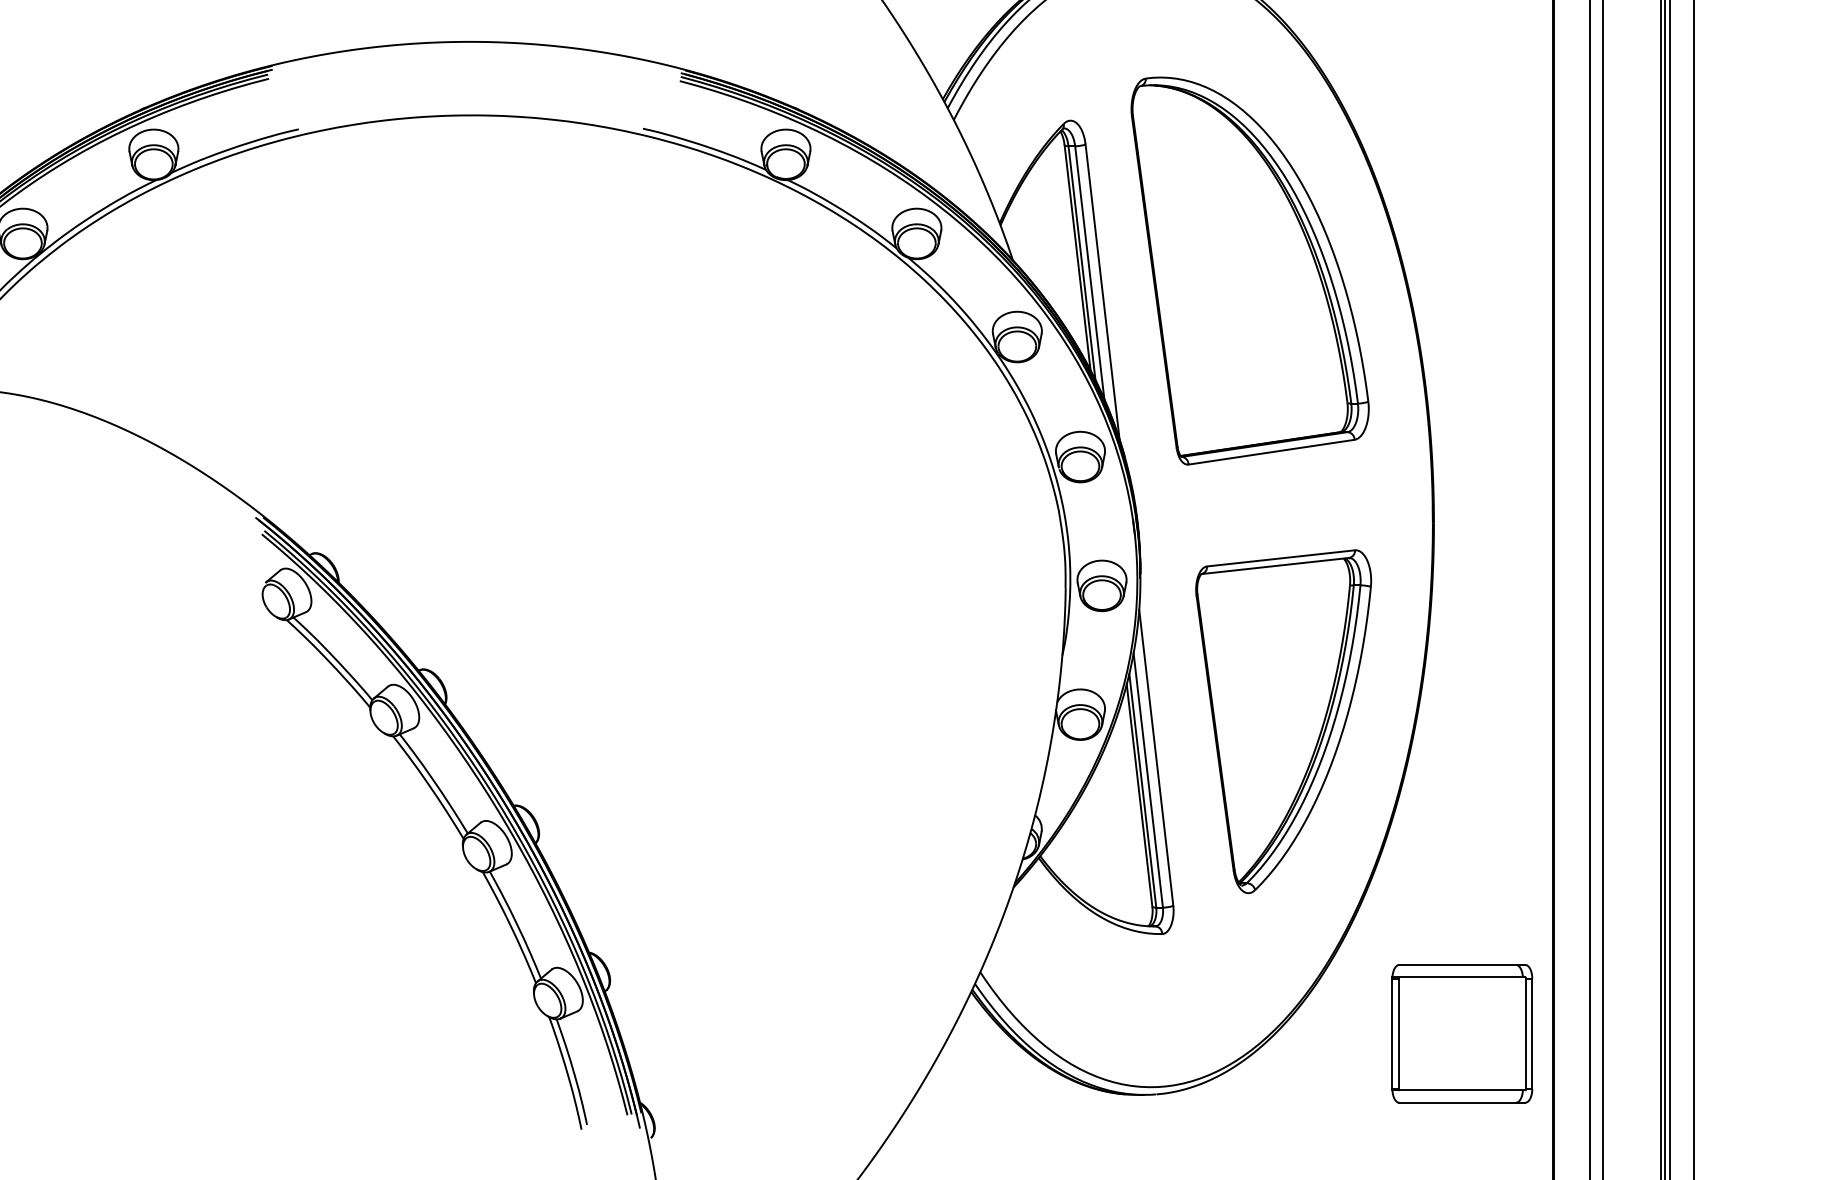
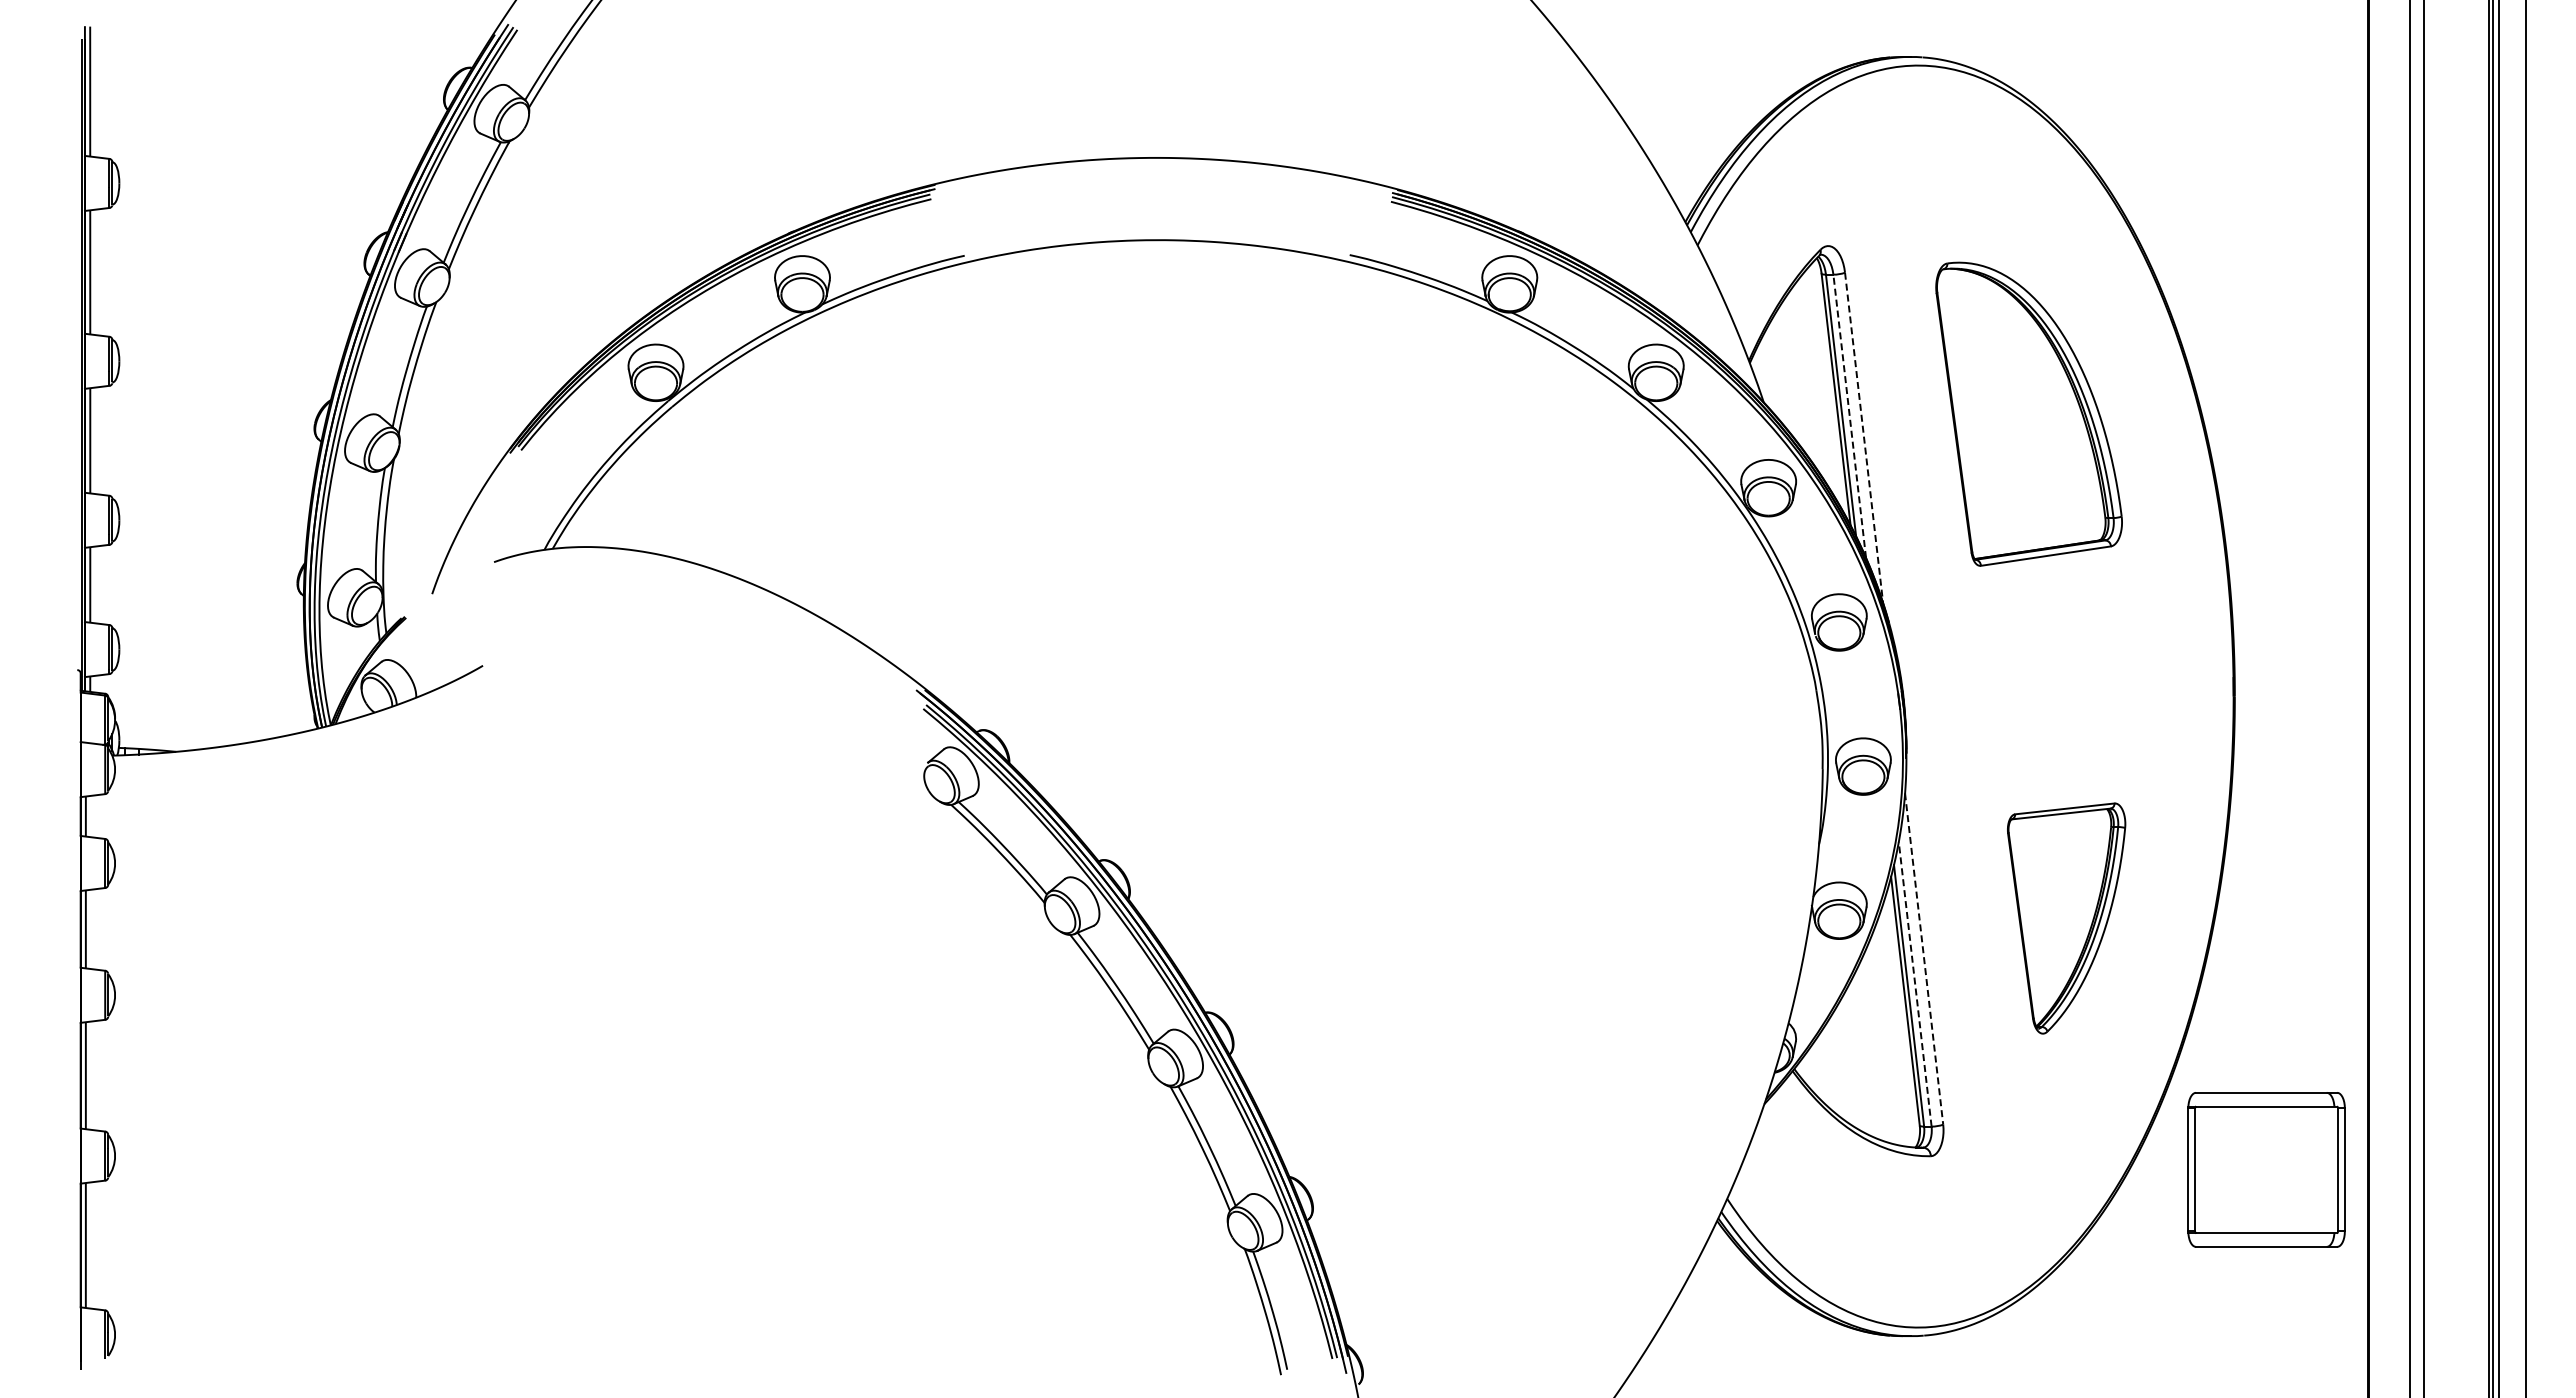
part: (1249, 270) -> (2028, 413), size x0.7
line: (1089, 272) -> (1849, 416), solid -> dashed
line: (1102, 292) -> (1864, 438), solid -> dashed
part: (1283, 721) -> (2066, 918), size x0.6
line: (1156, 757) -> (1924, 958), solid -> dashed
line: (1148, 779) -> (1915, 983), solid -> dashed
part: (1462, 1033) -> (2266, 1169), moved

